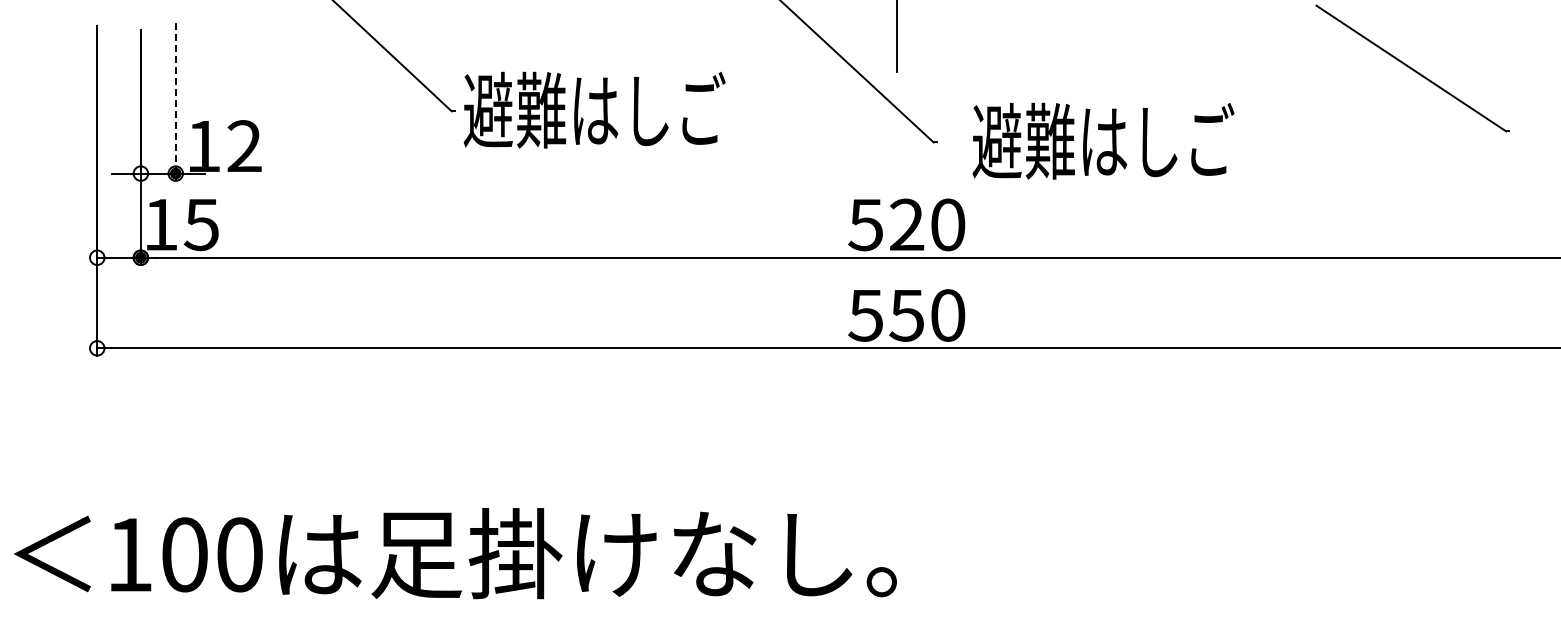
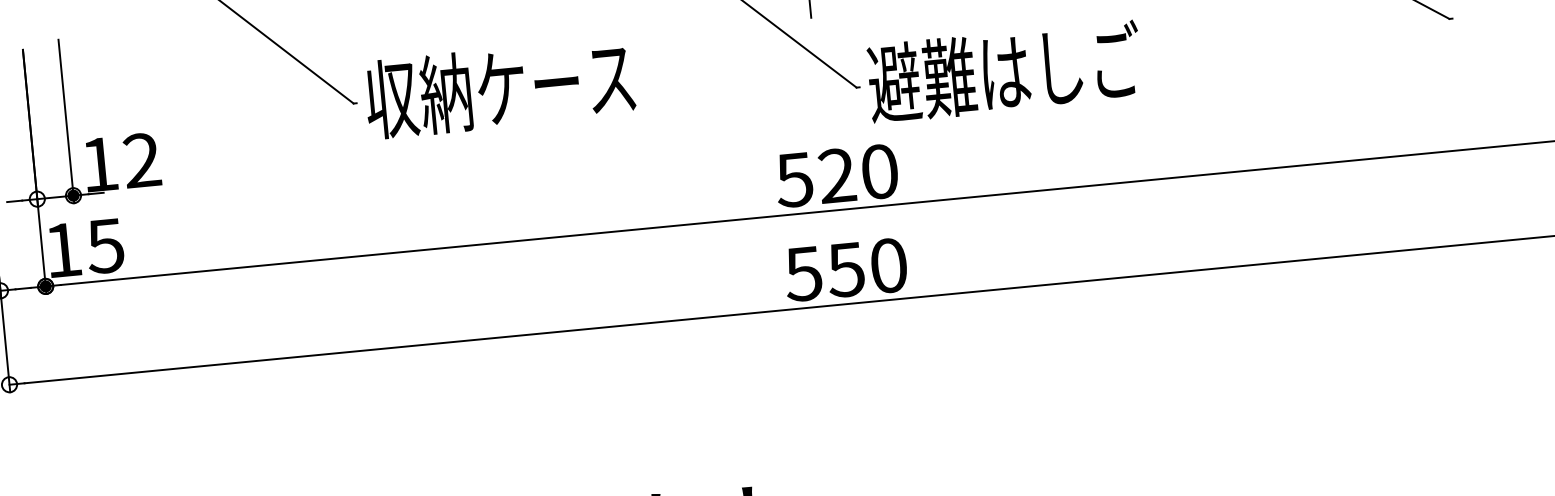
line: (175, 102) -> (66, 121), dashed -> solid
text: (594, 109) -> (501, 87), 避難はしご -> 収納ケース
text: (1103, 140) -> (1004, 71), moved

